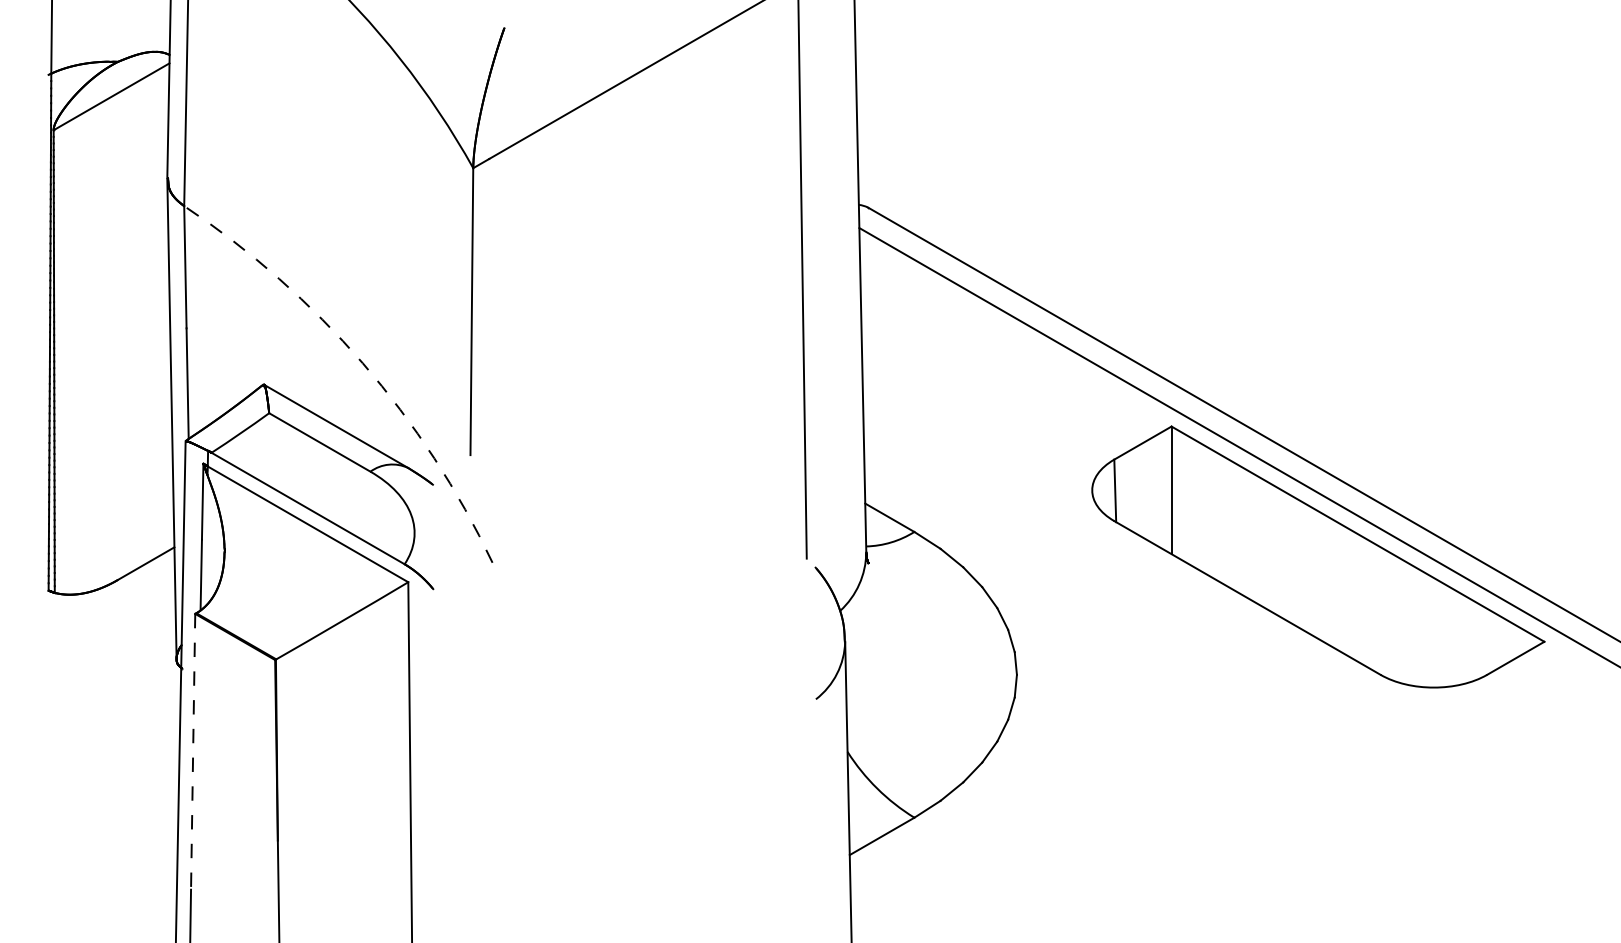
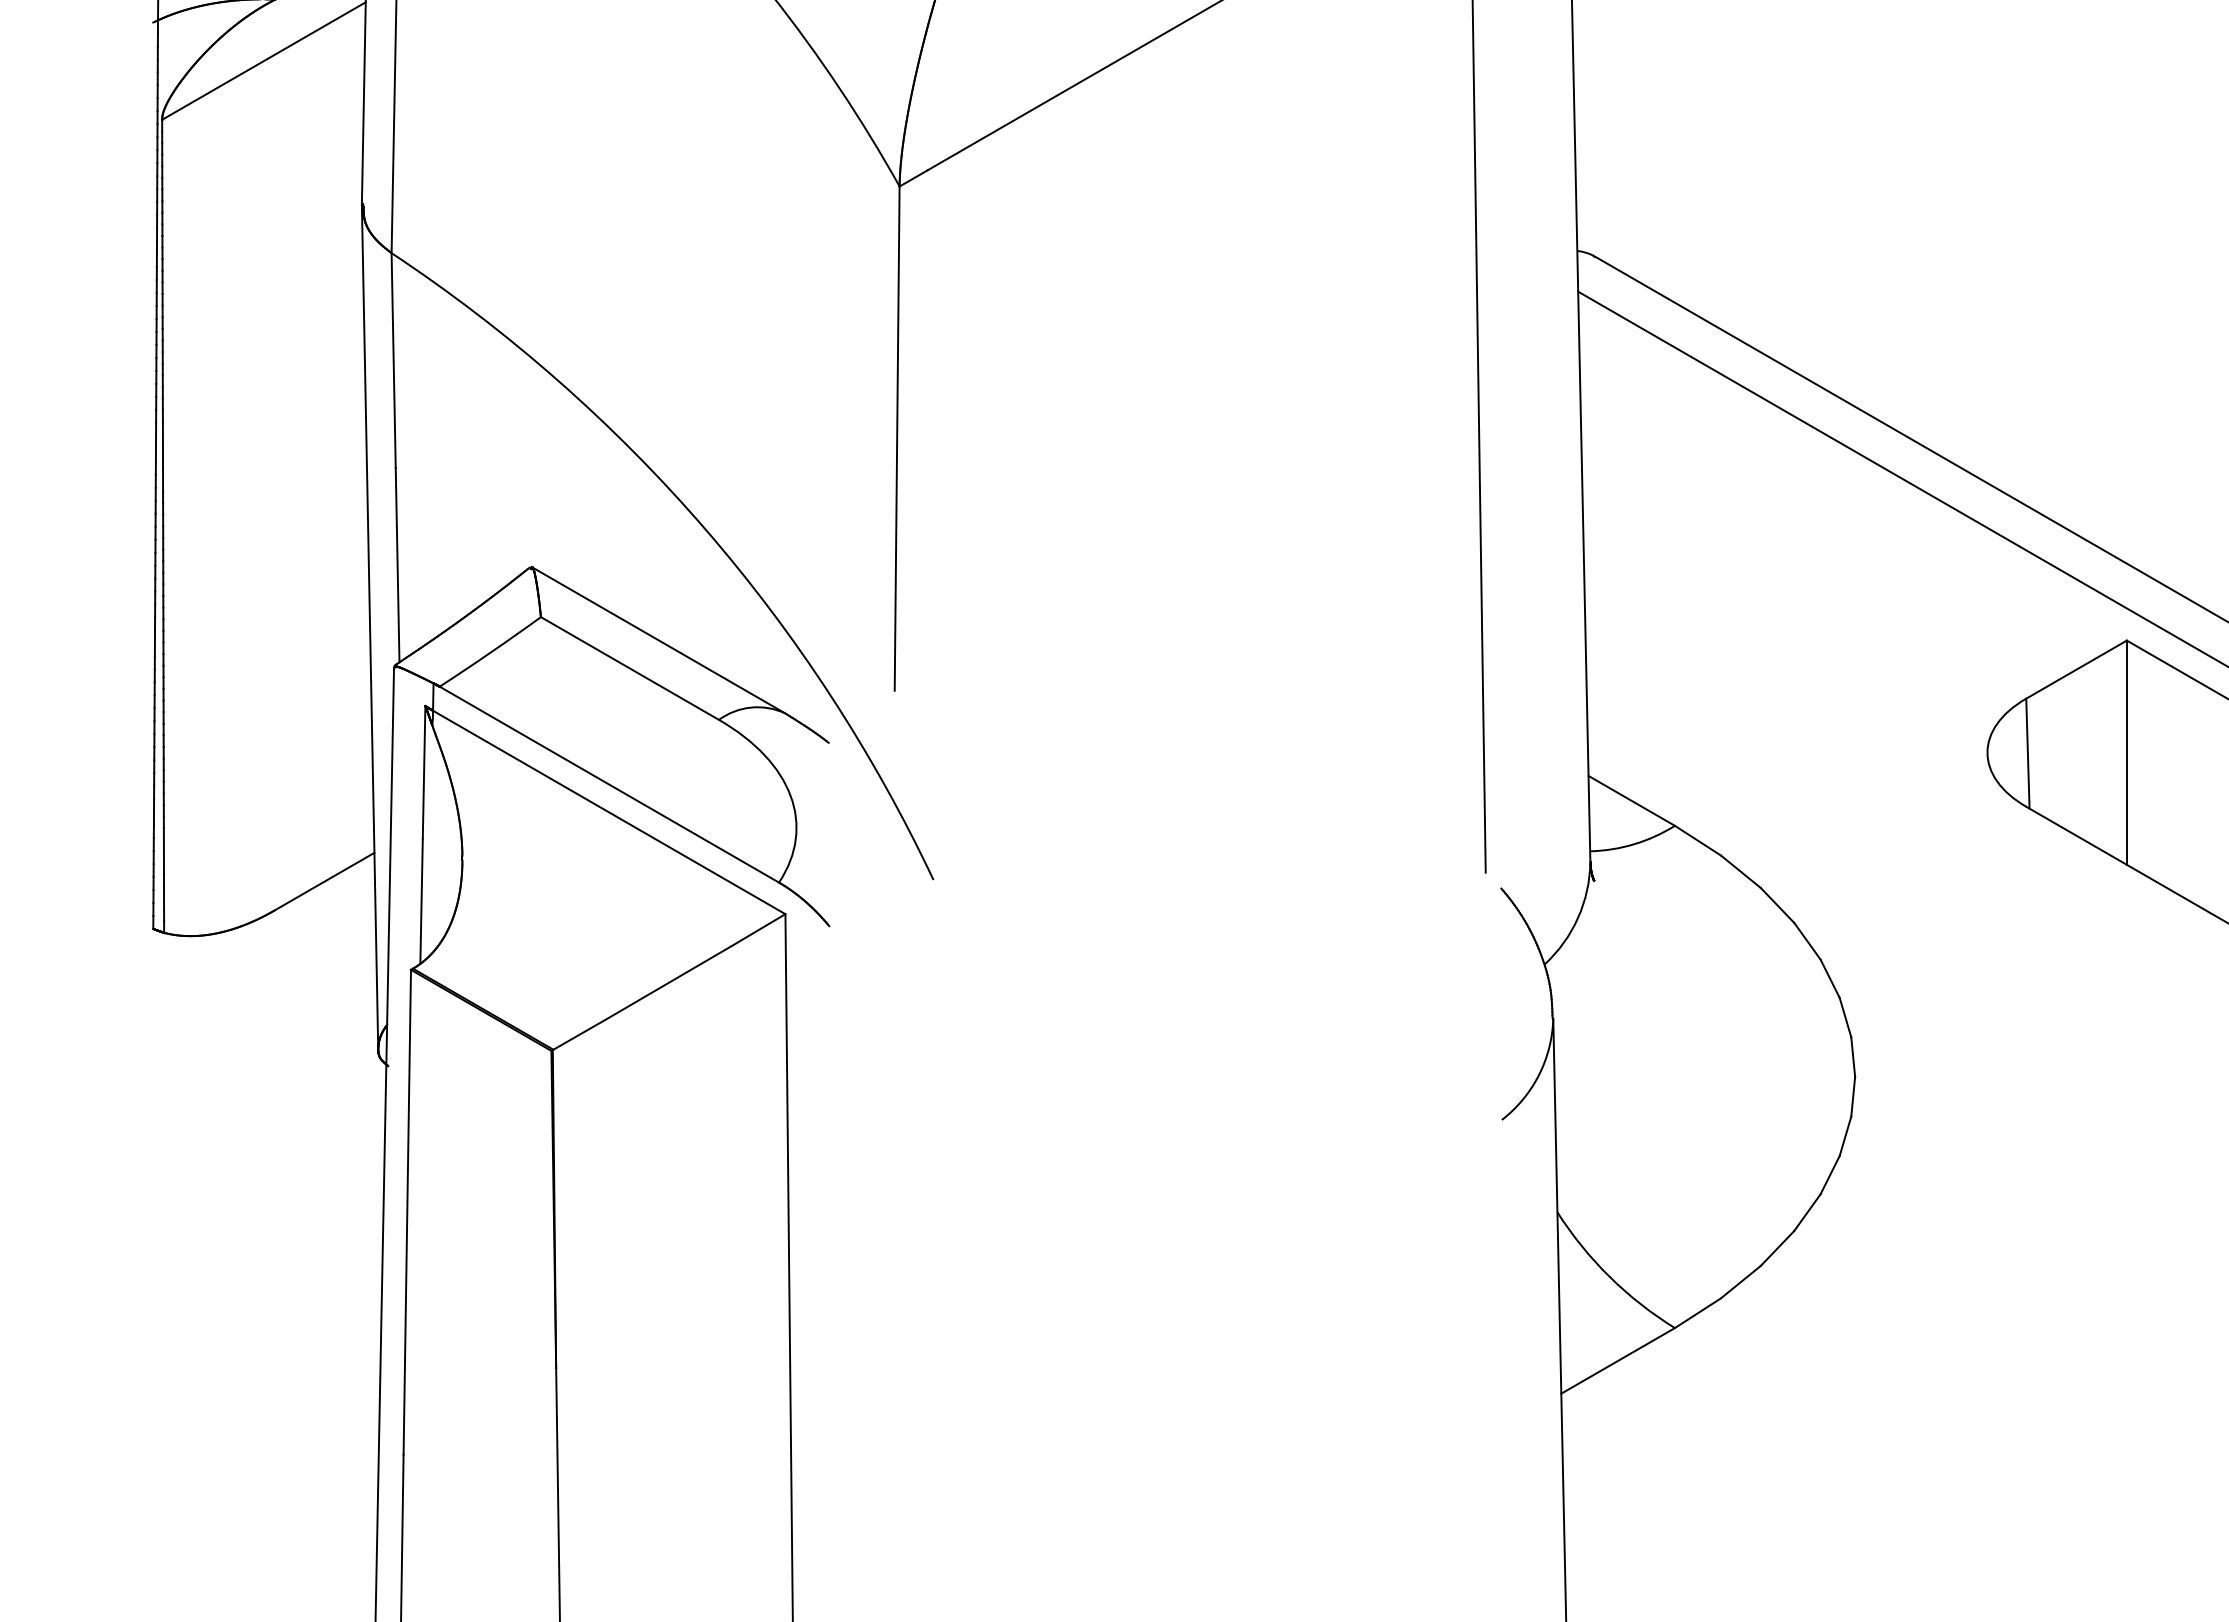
arc: (362, 363) -> (704, 529), dashed -> solid
line: (193, 751) -> (407, 1211), dashed -> solid

